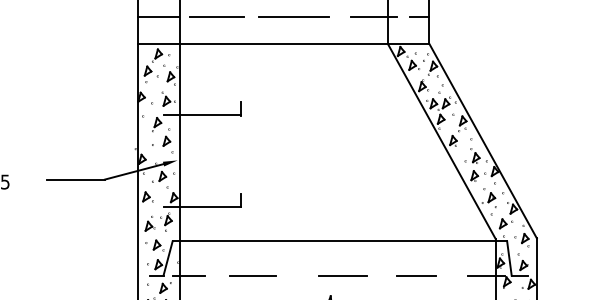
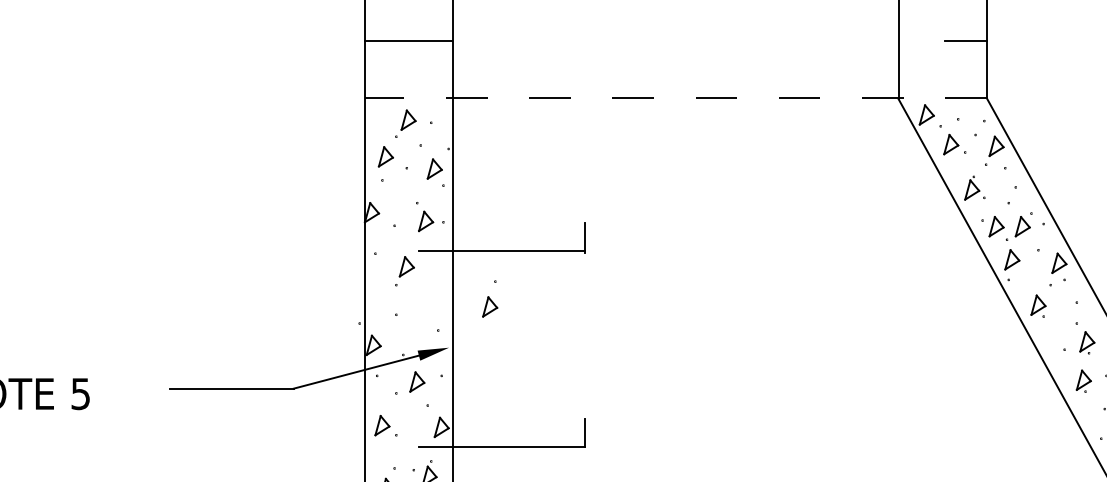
line: (217, 16) -> (534, 40), removed
line: (293, 16) -> (696, 40), removed
line: (373, 16) -> (867, 40), removed
line: (283, 43) -> (675, 97), solid -> dashed
part: (166, 137) -> (489, 298), moved

